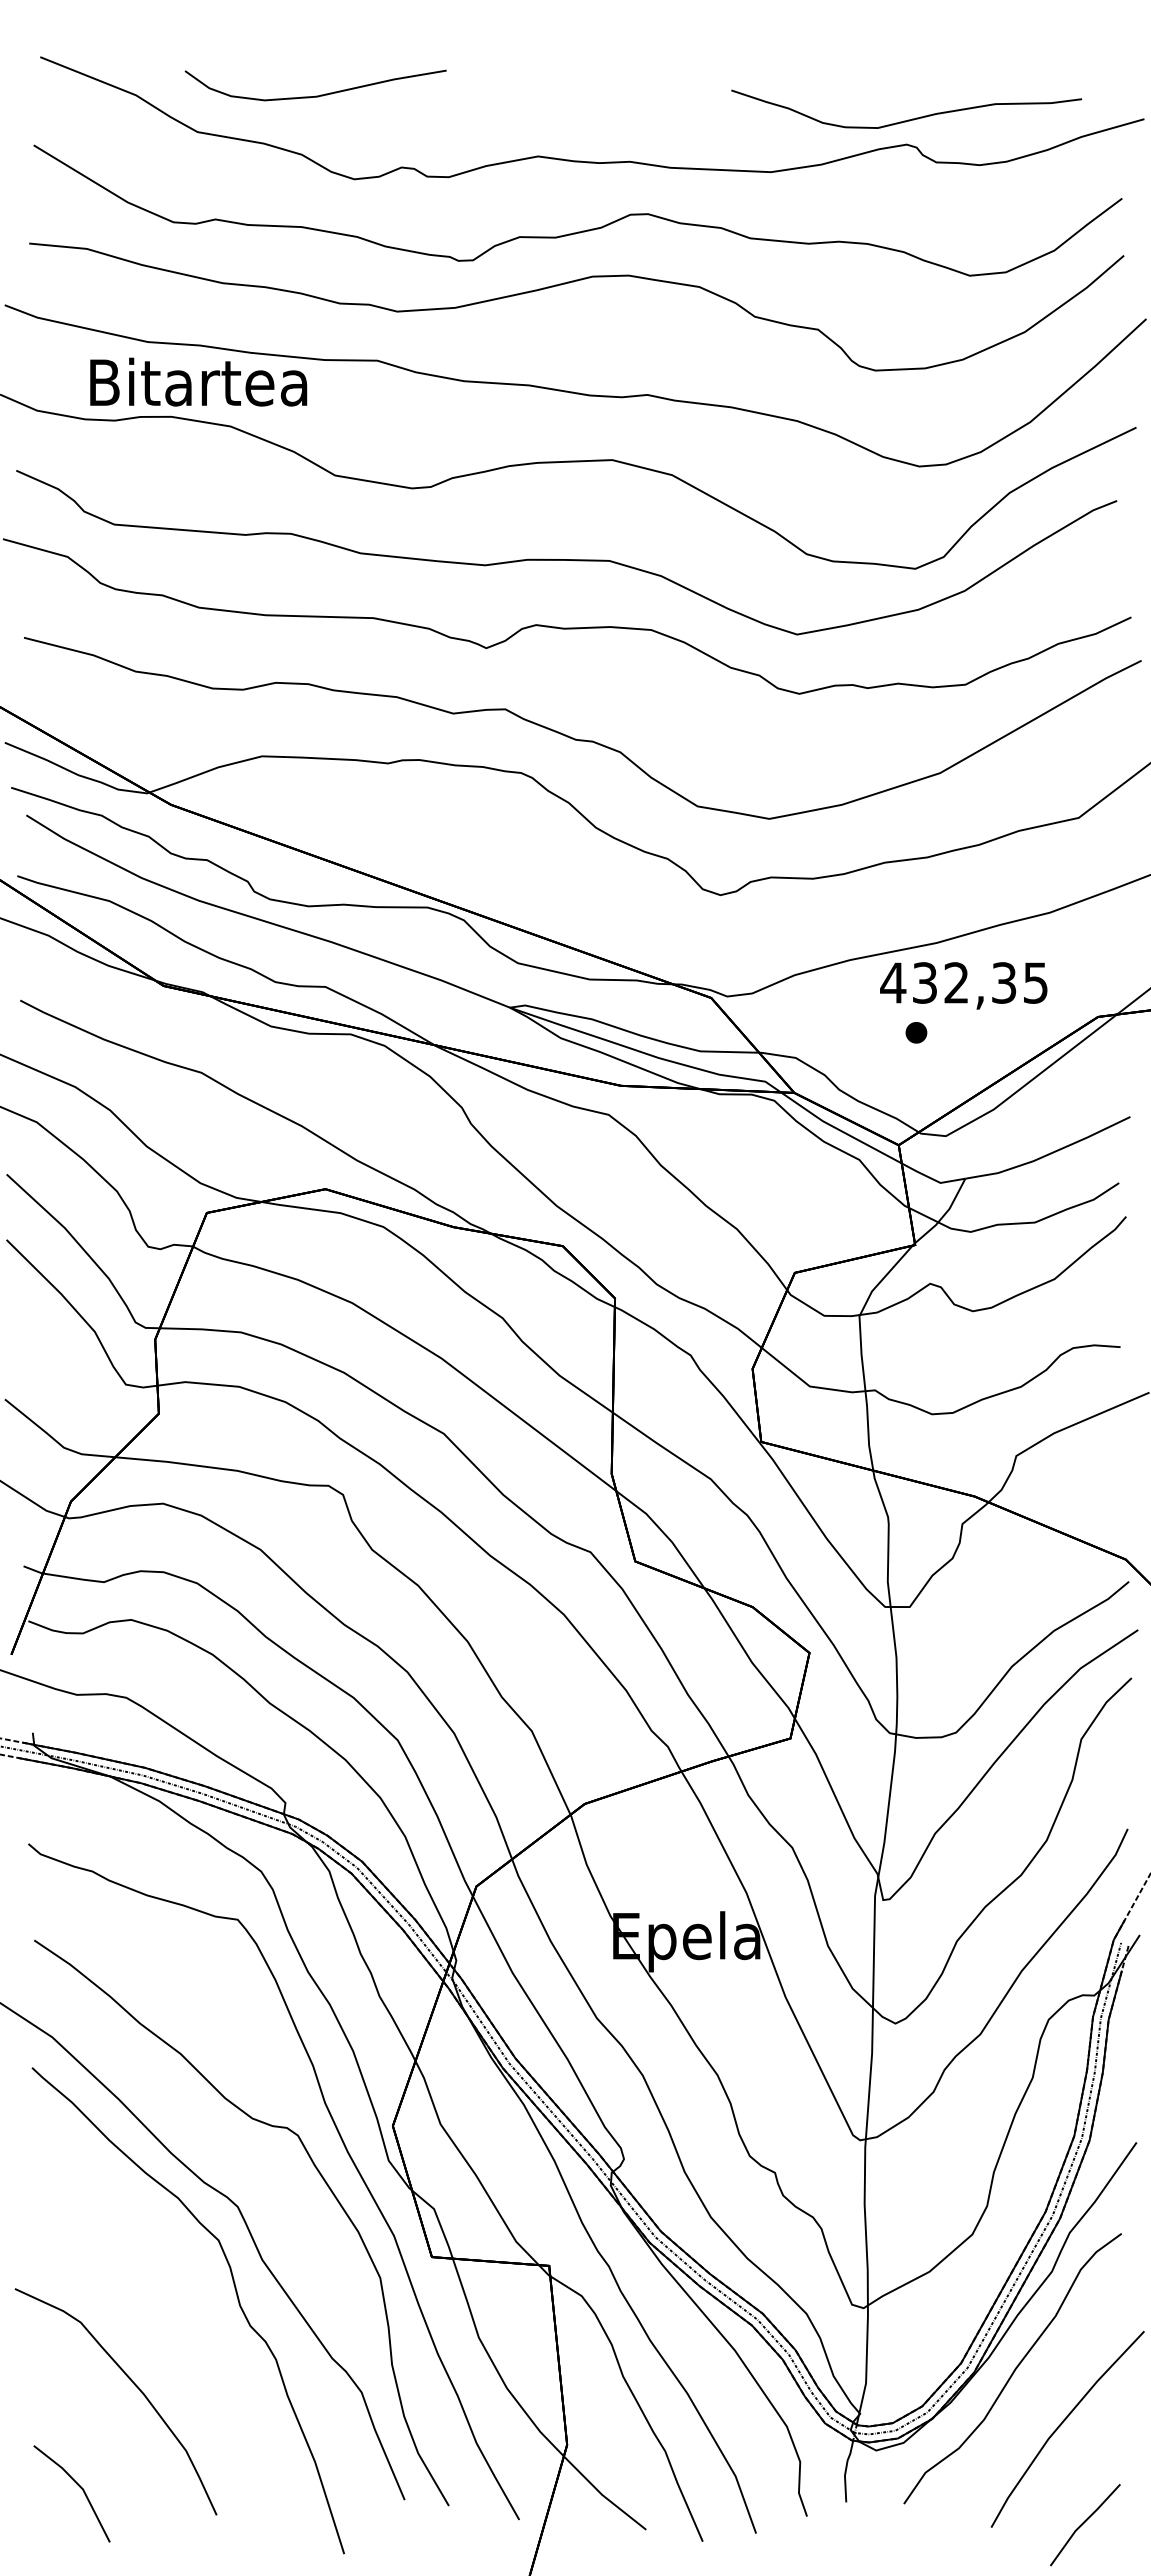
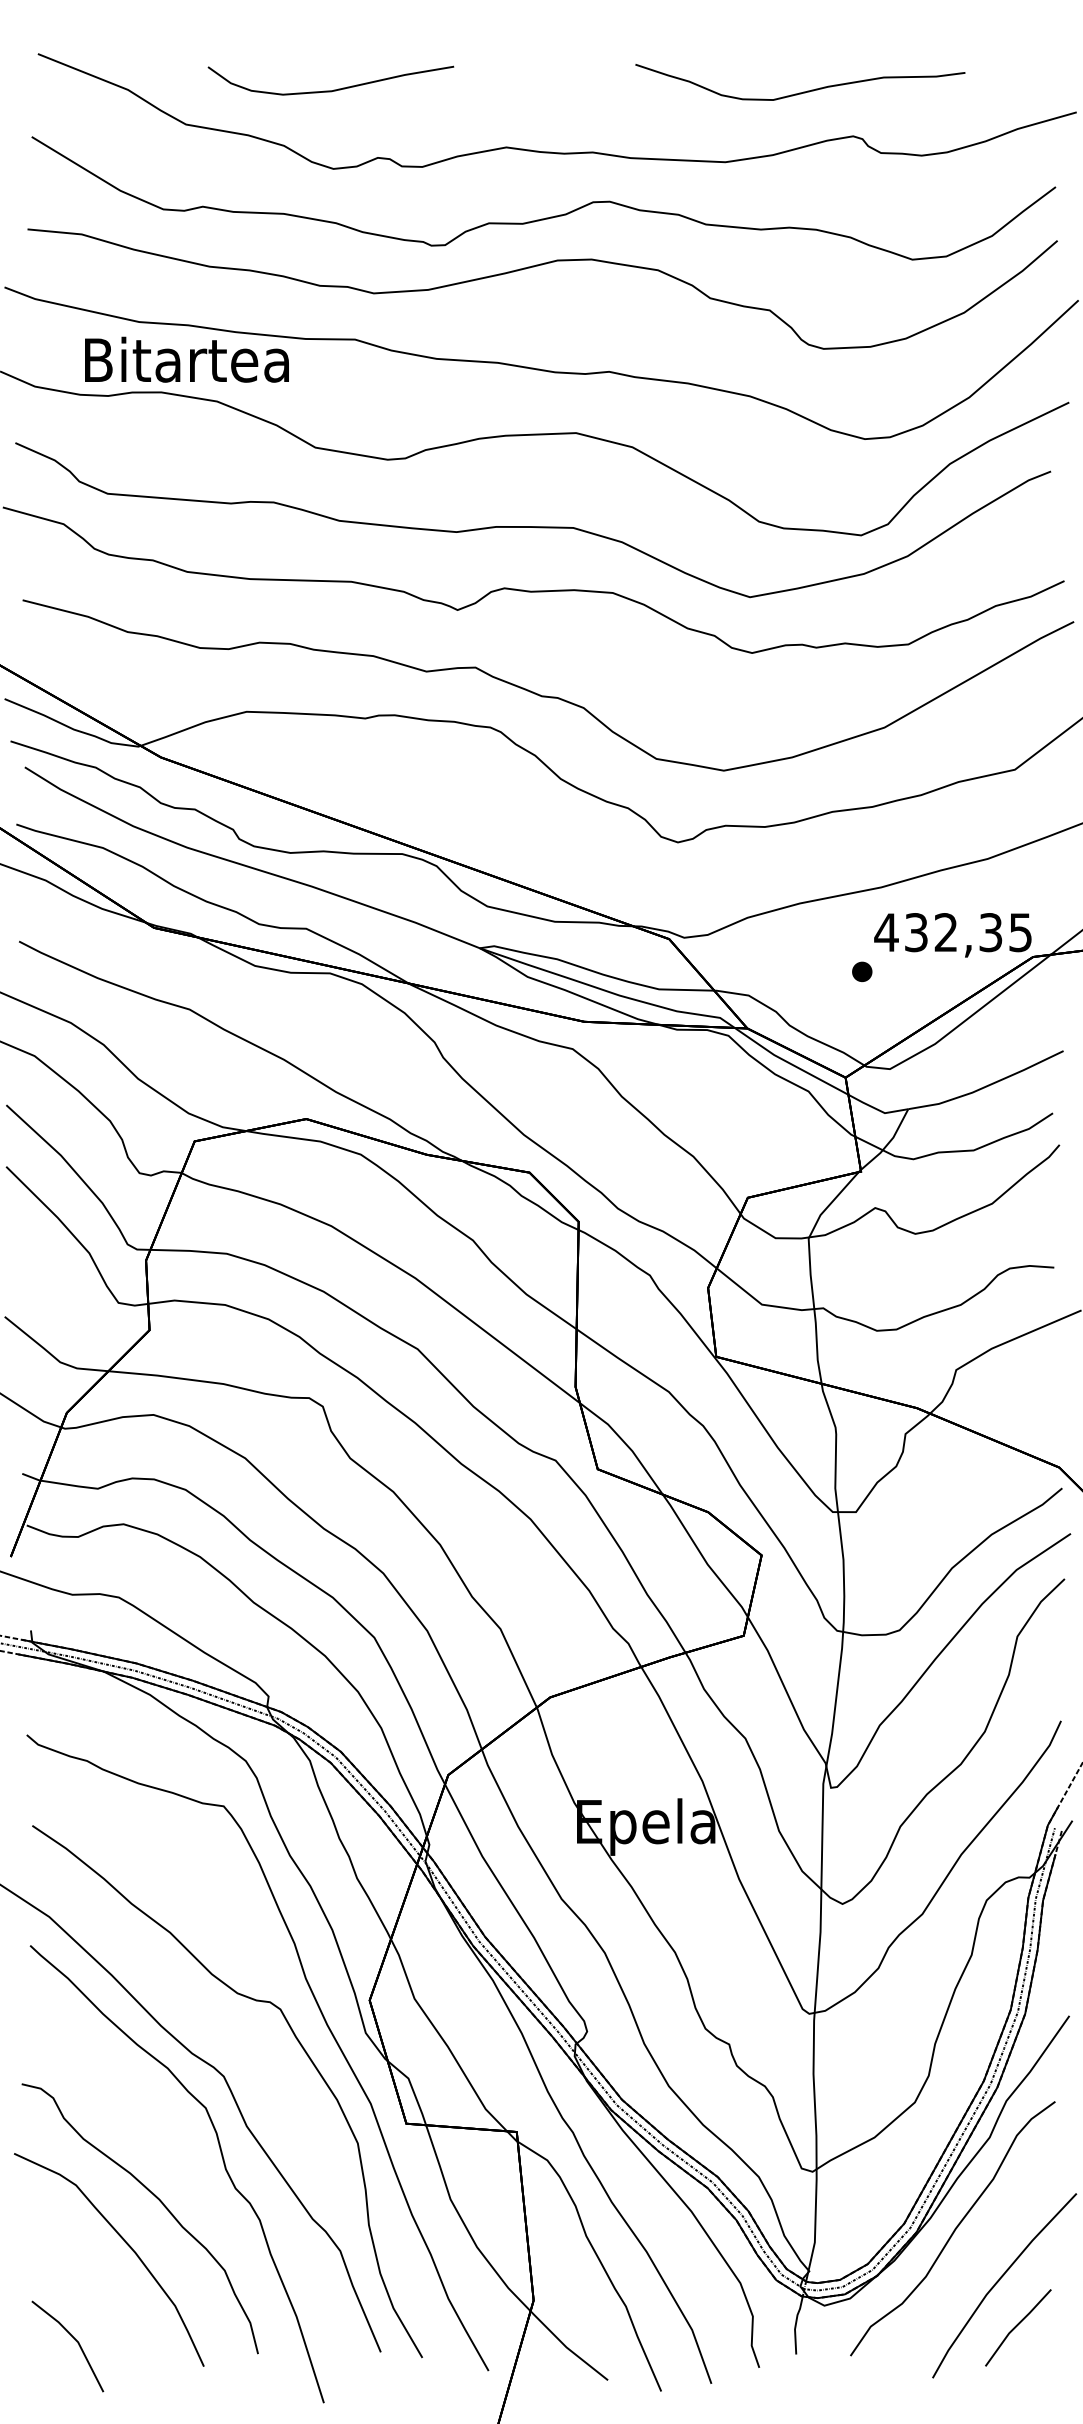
curve: (315, 95) -> (330, 90), moved
curve: (908, 119) -> (802, 91), moved
text: (963, 985) -> (952, 934), moved
curve: (167, 2337) -> (157, 2199), added
line: (1084, 2523) -> (1017, 2326), moved

